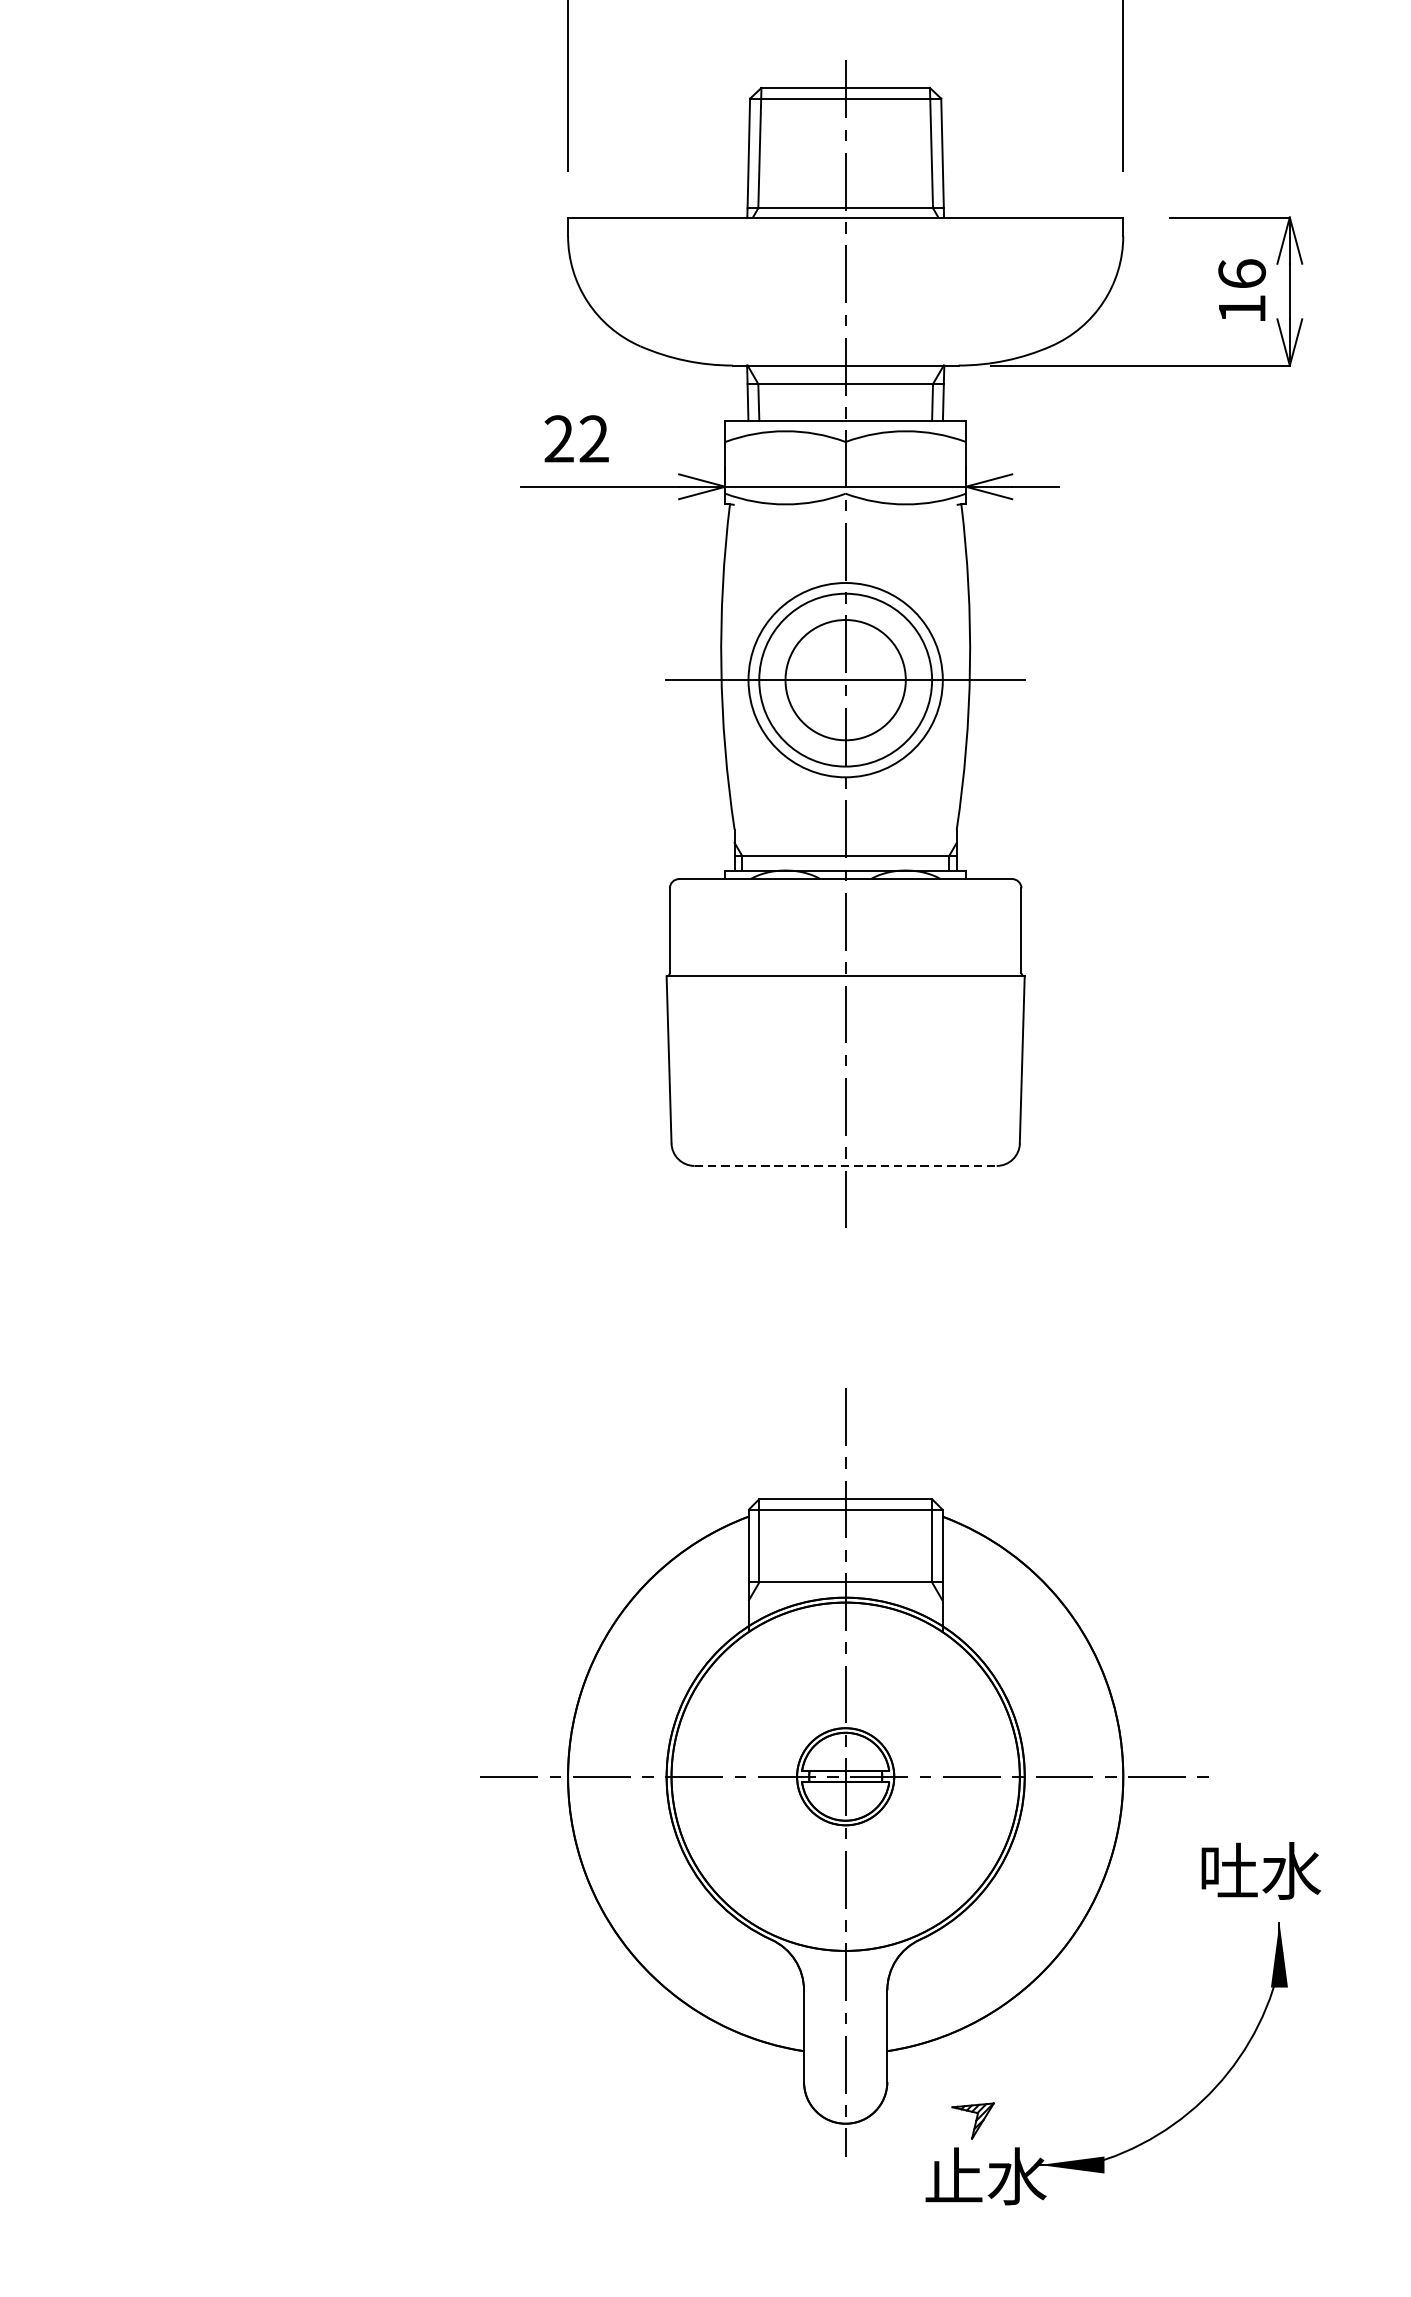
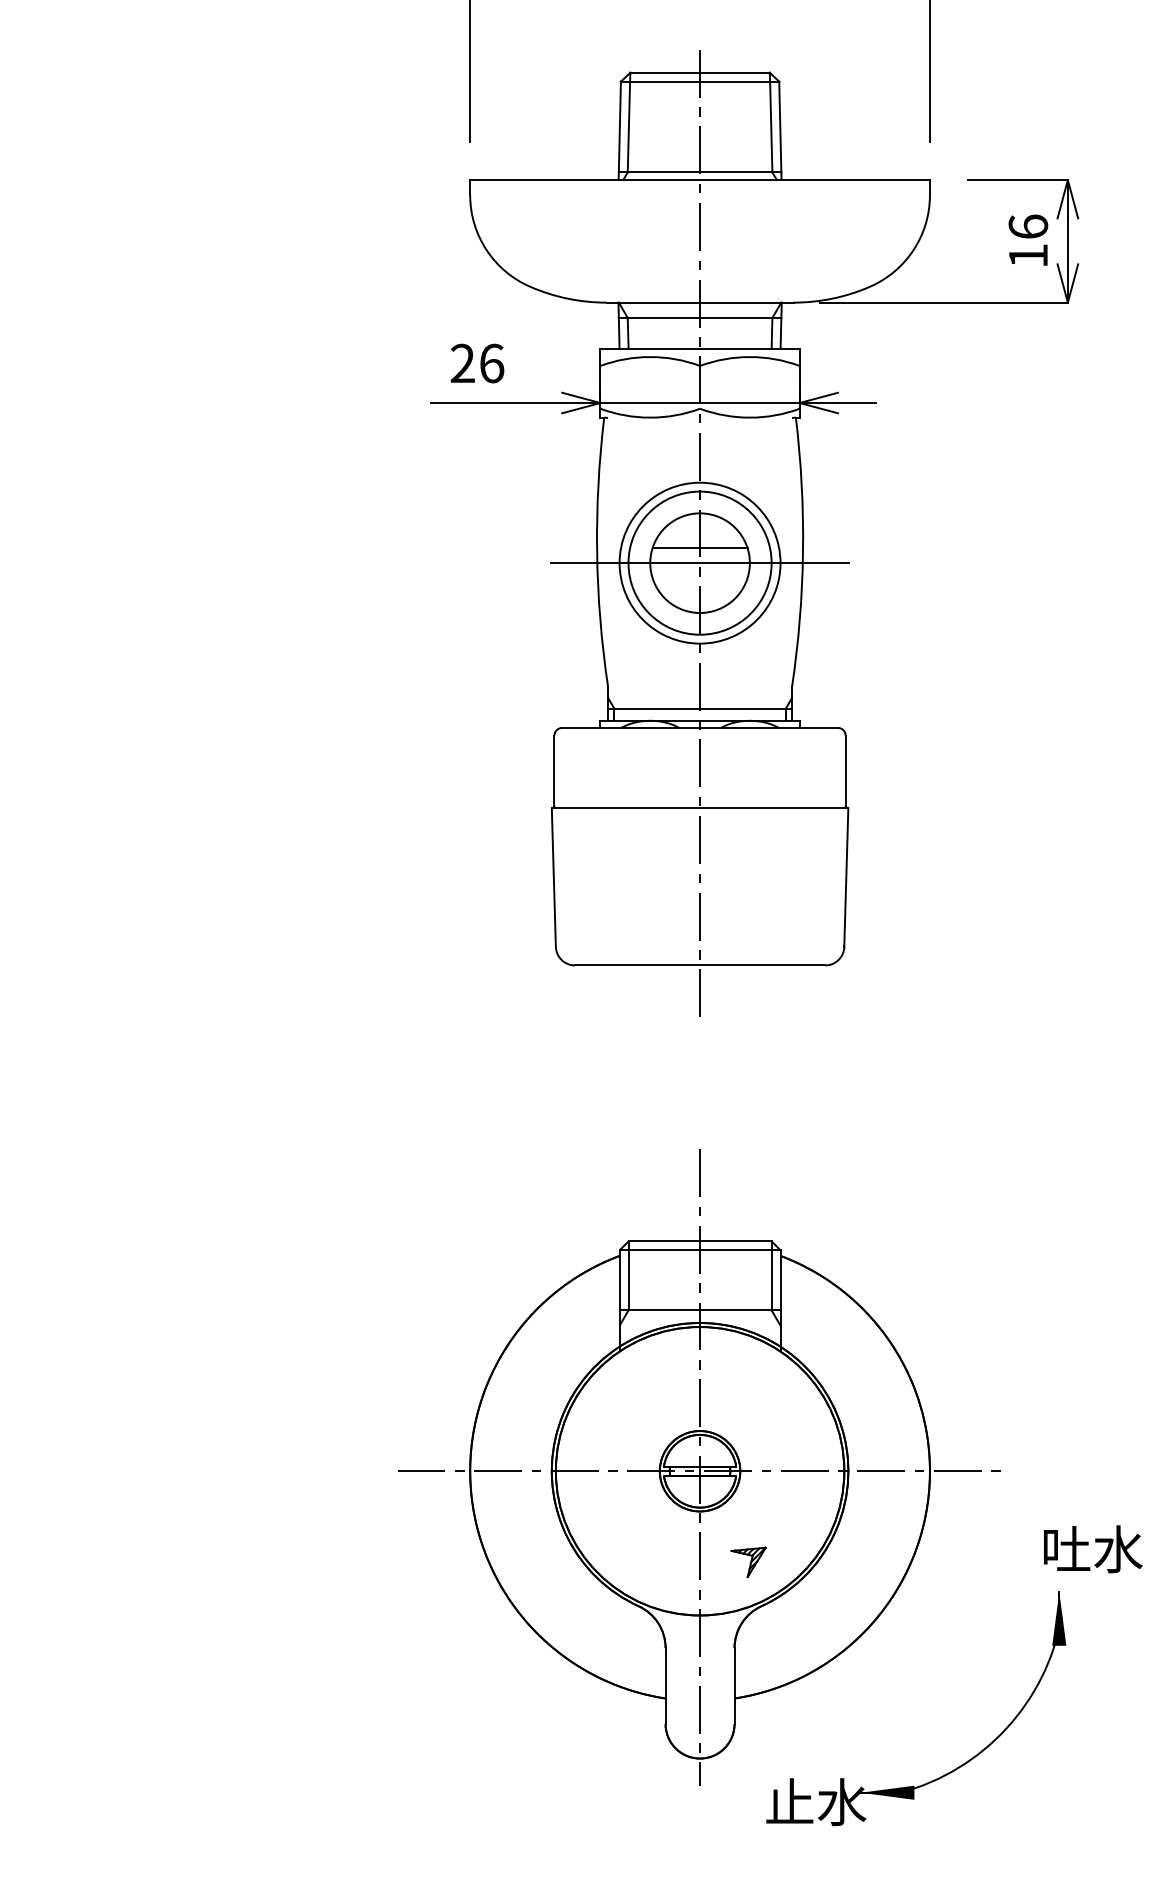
text: (593, 439) -> (491, 363), 22 -> 26
line: (844, 661) -> (699, 547), added
line: (846, 1166) -> (700, 965), dashed -> solid
text: (1261, 1871) -> (1093, 1549), moved
part: (972, 2120) -> (748, 1561), moved

